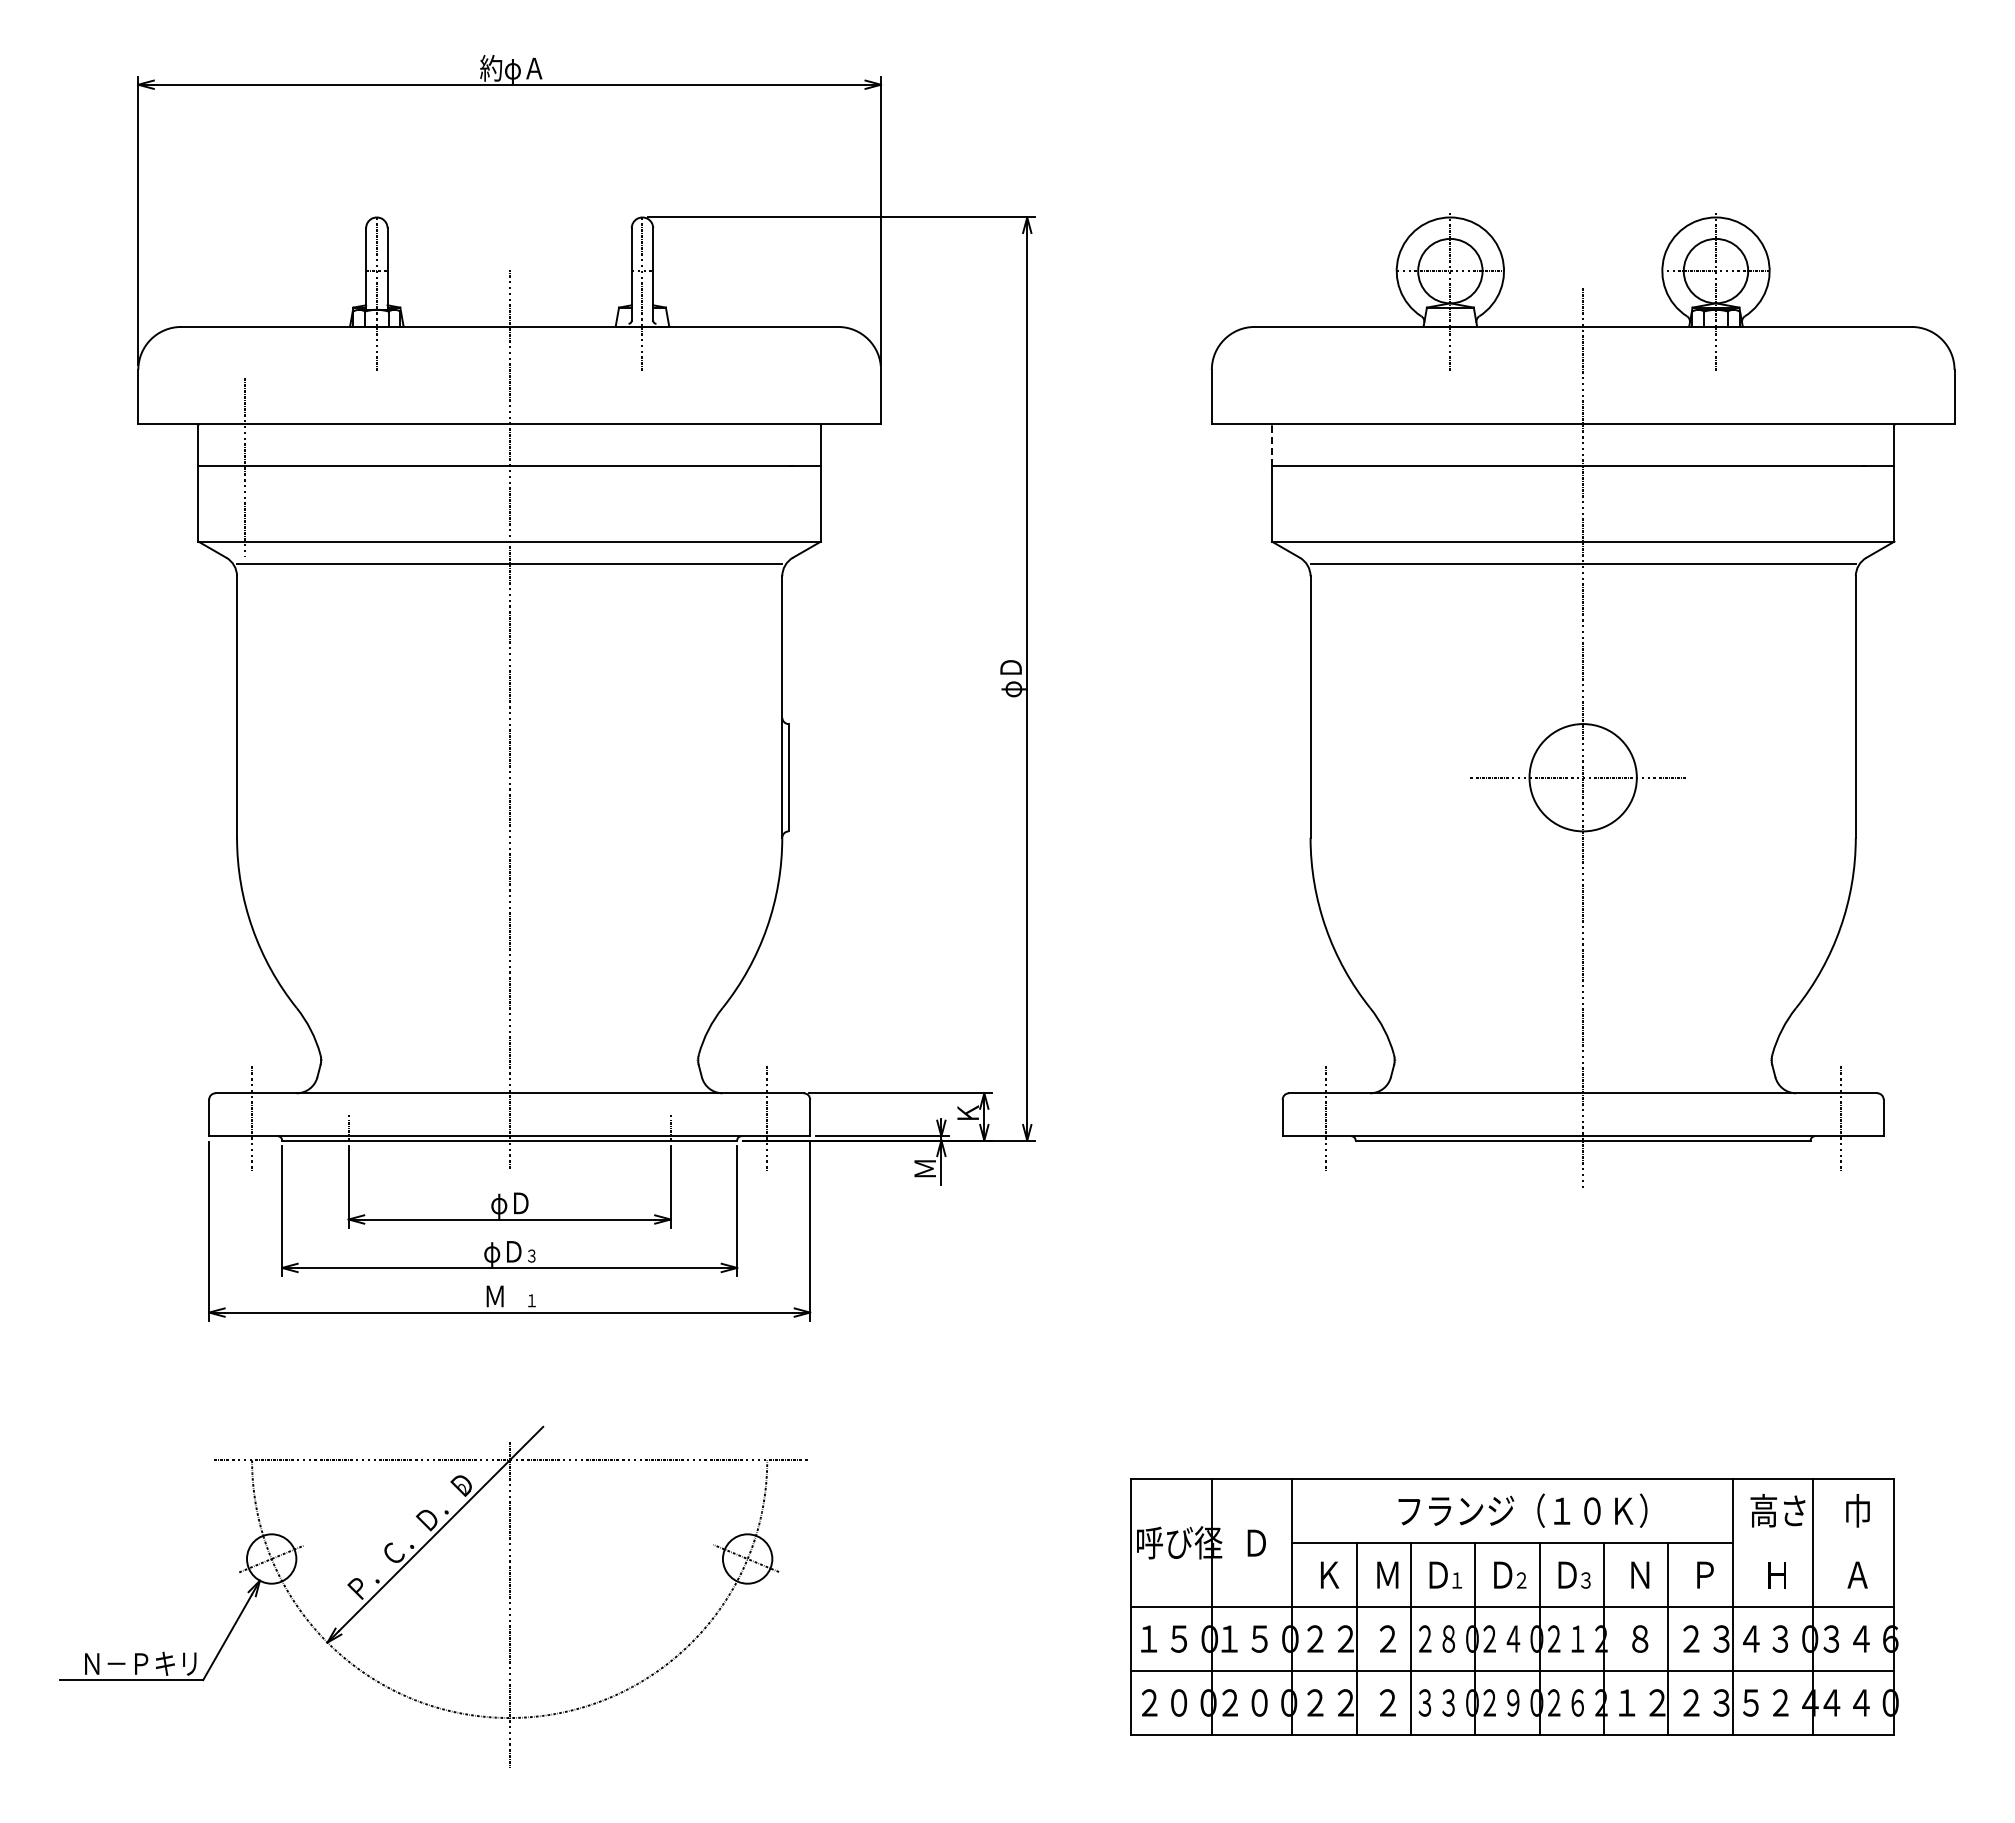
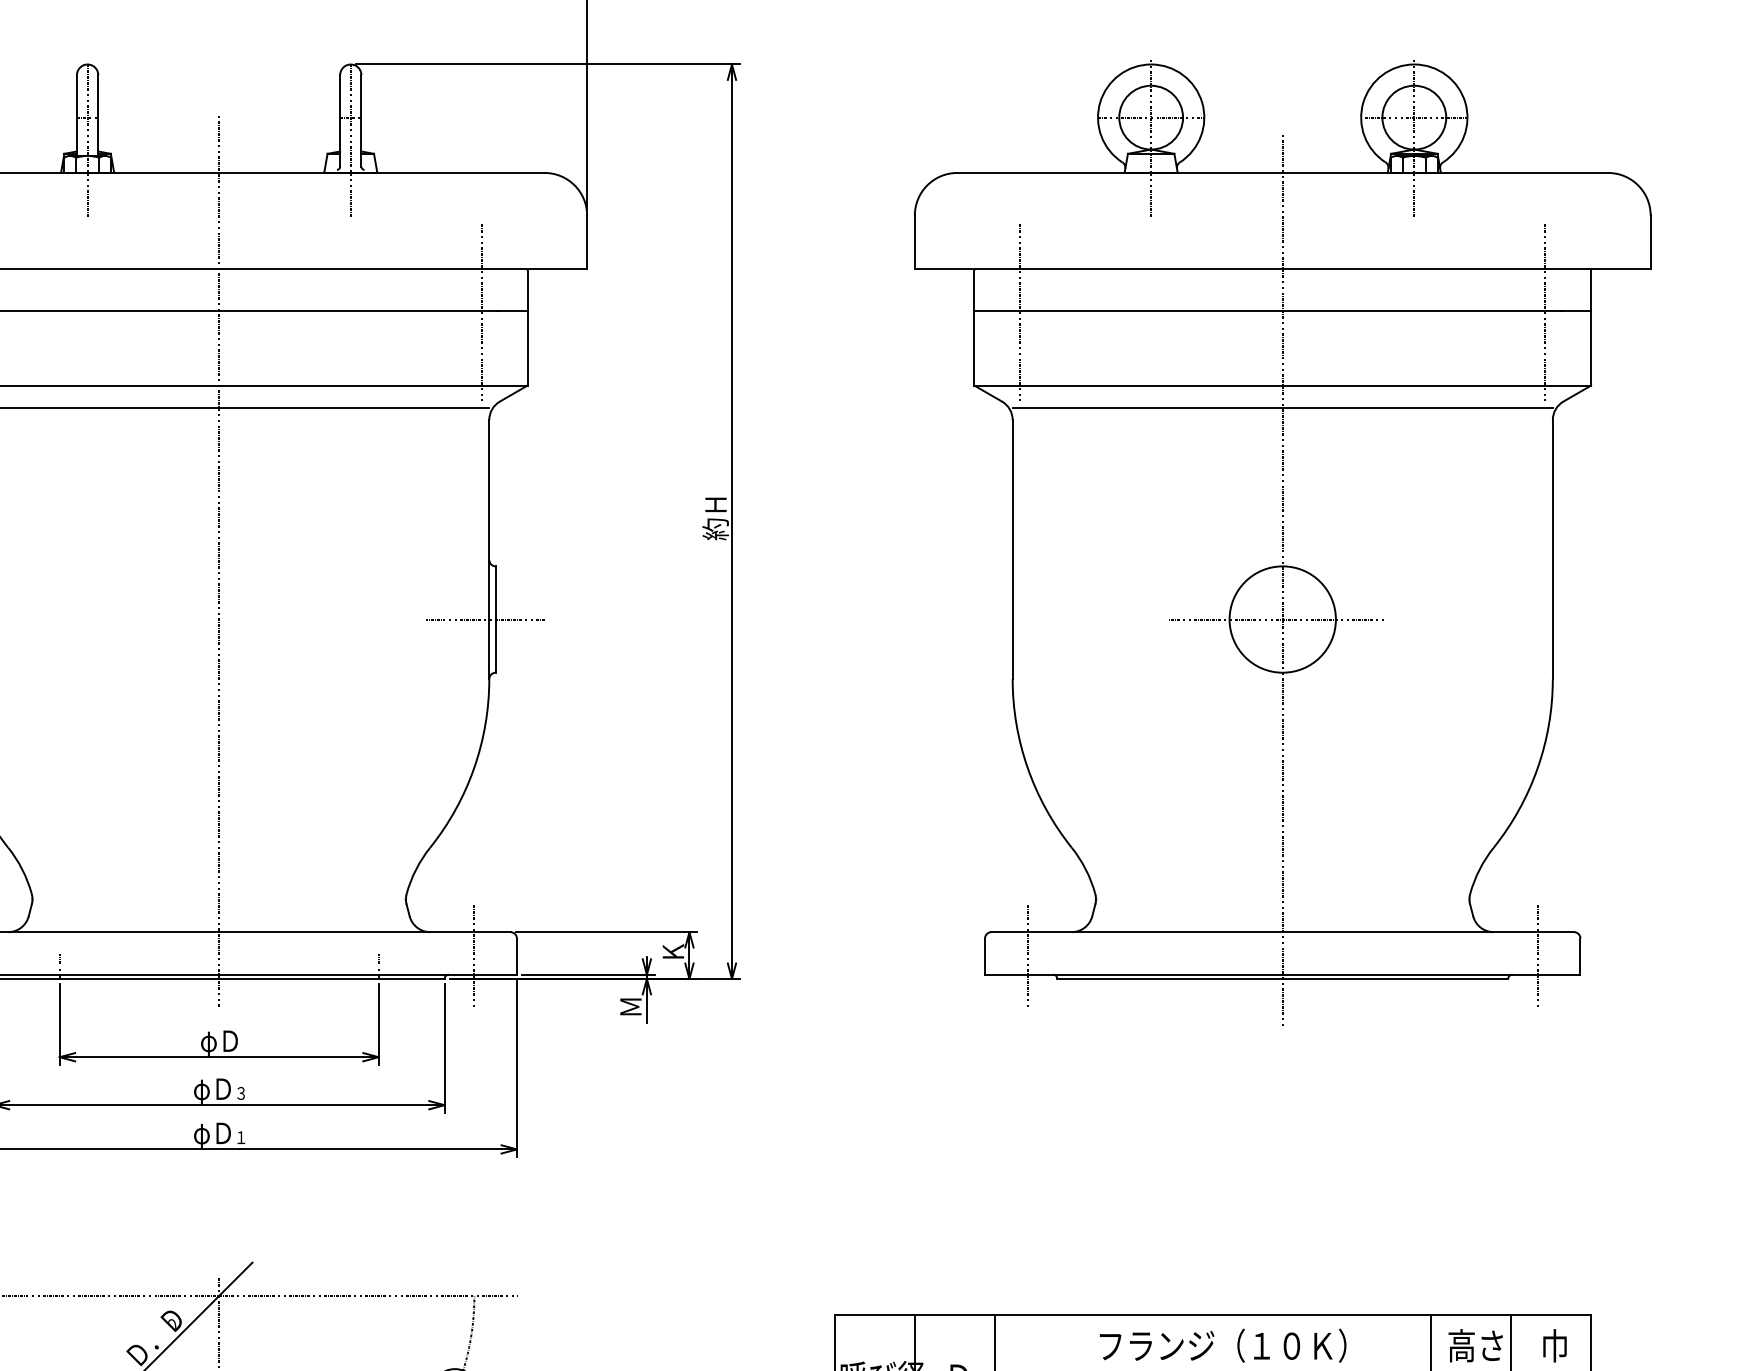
line: (1271, 445) -> (973, 290), dashed -> solid
line: (774, 467) -> (481, 312), added
line: (1318, 467) -> (1020, 312), added
line: (1848, 467) -> (1545, 312), added
text: (1011, 675) -> (716, 518), φＤ -> 約Ｈ
line: (778, 777) -> (485, 619), added
text: (502, 1298) -> (212, 1135), Ｍ -> φＤ

